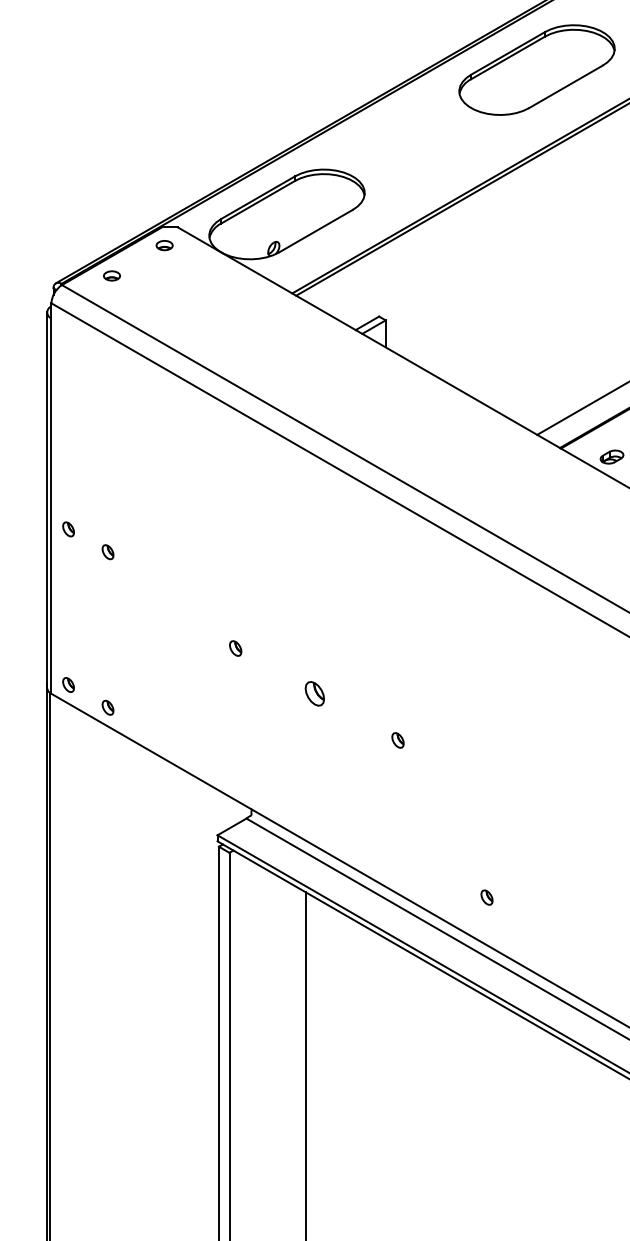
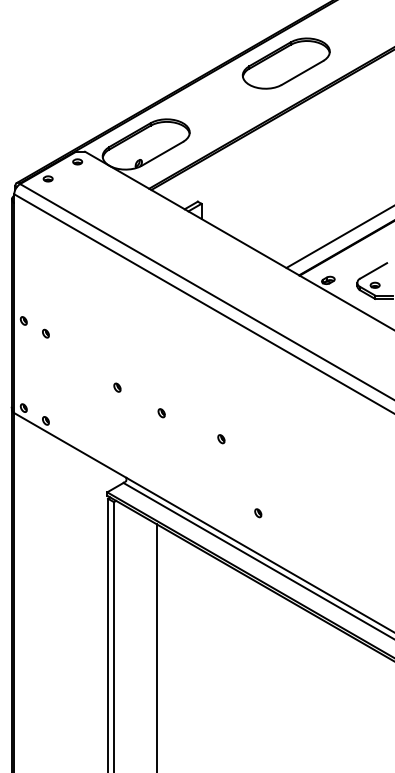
part: (314, 694) -> (161, 413), size x0.62
part: (398, 740) -> (221, 439), moved
part: (487, 898) -> (258, 513), moved

